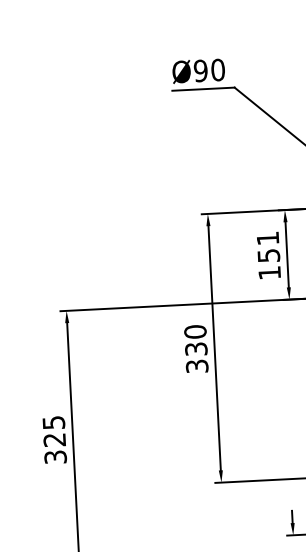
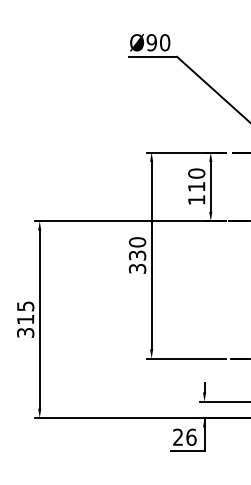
text: (268, 246) -> (196, 179), 151 -> 110
text: (54, 439) -> (25, 319), 325 -> 315

